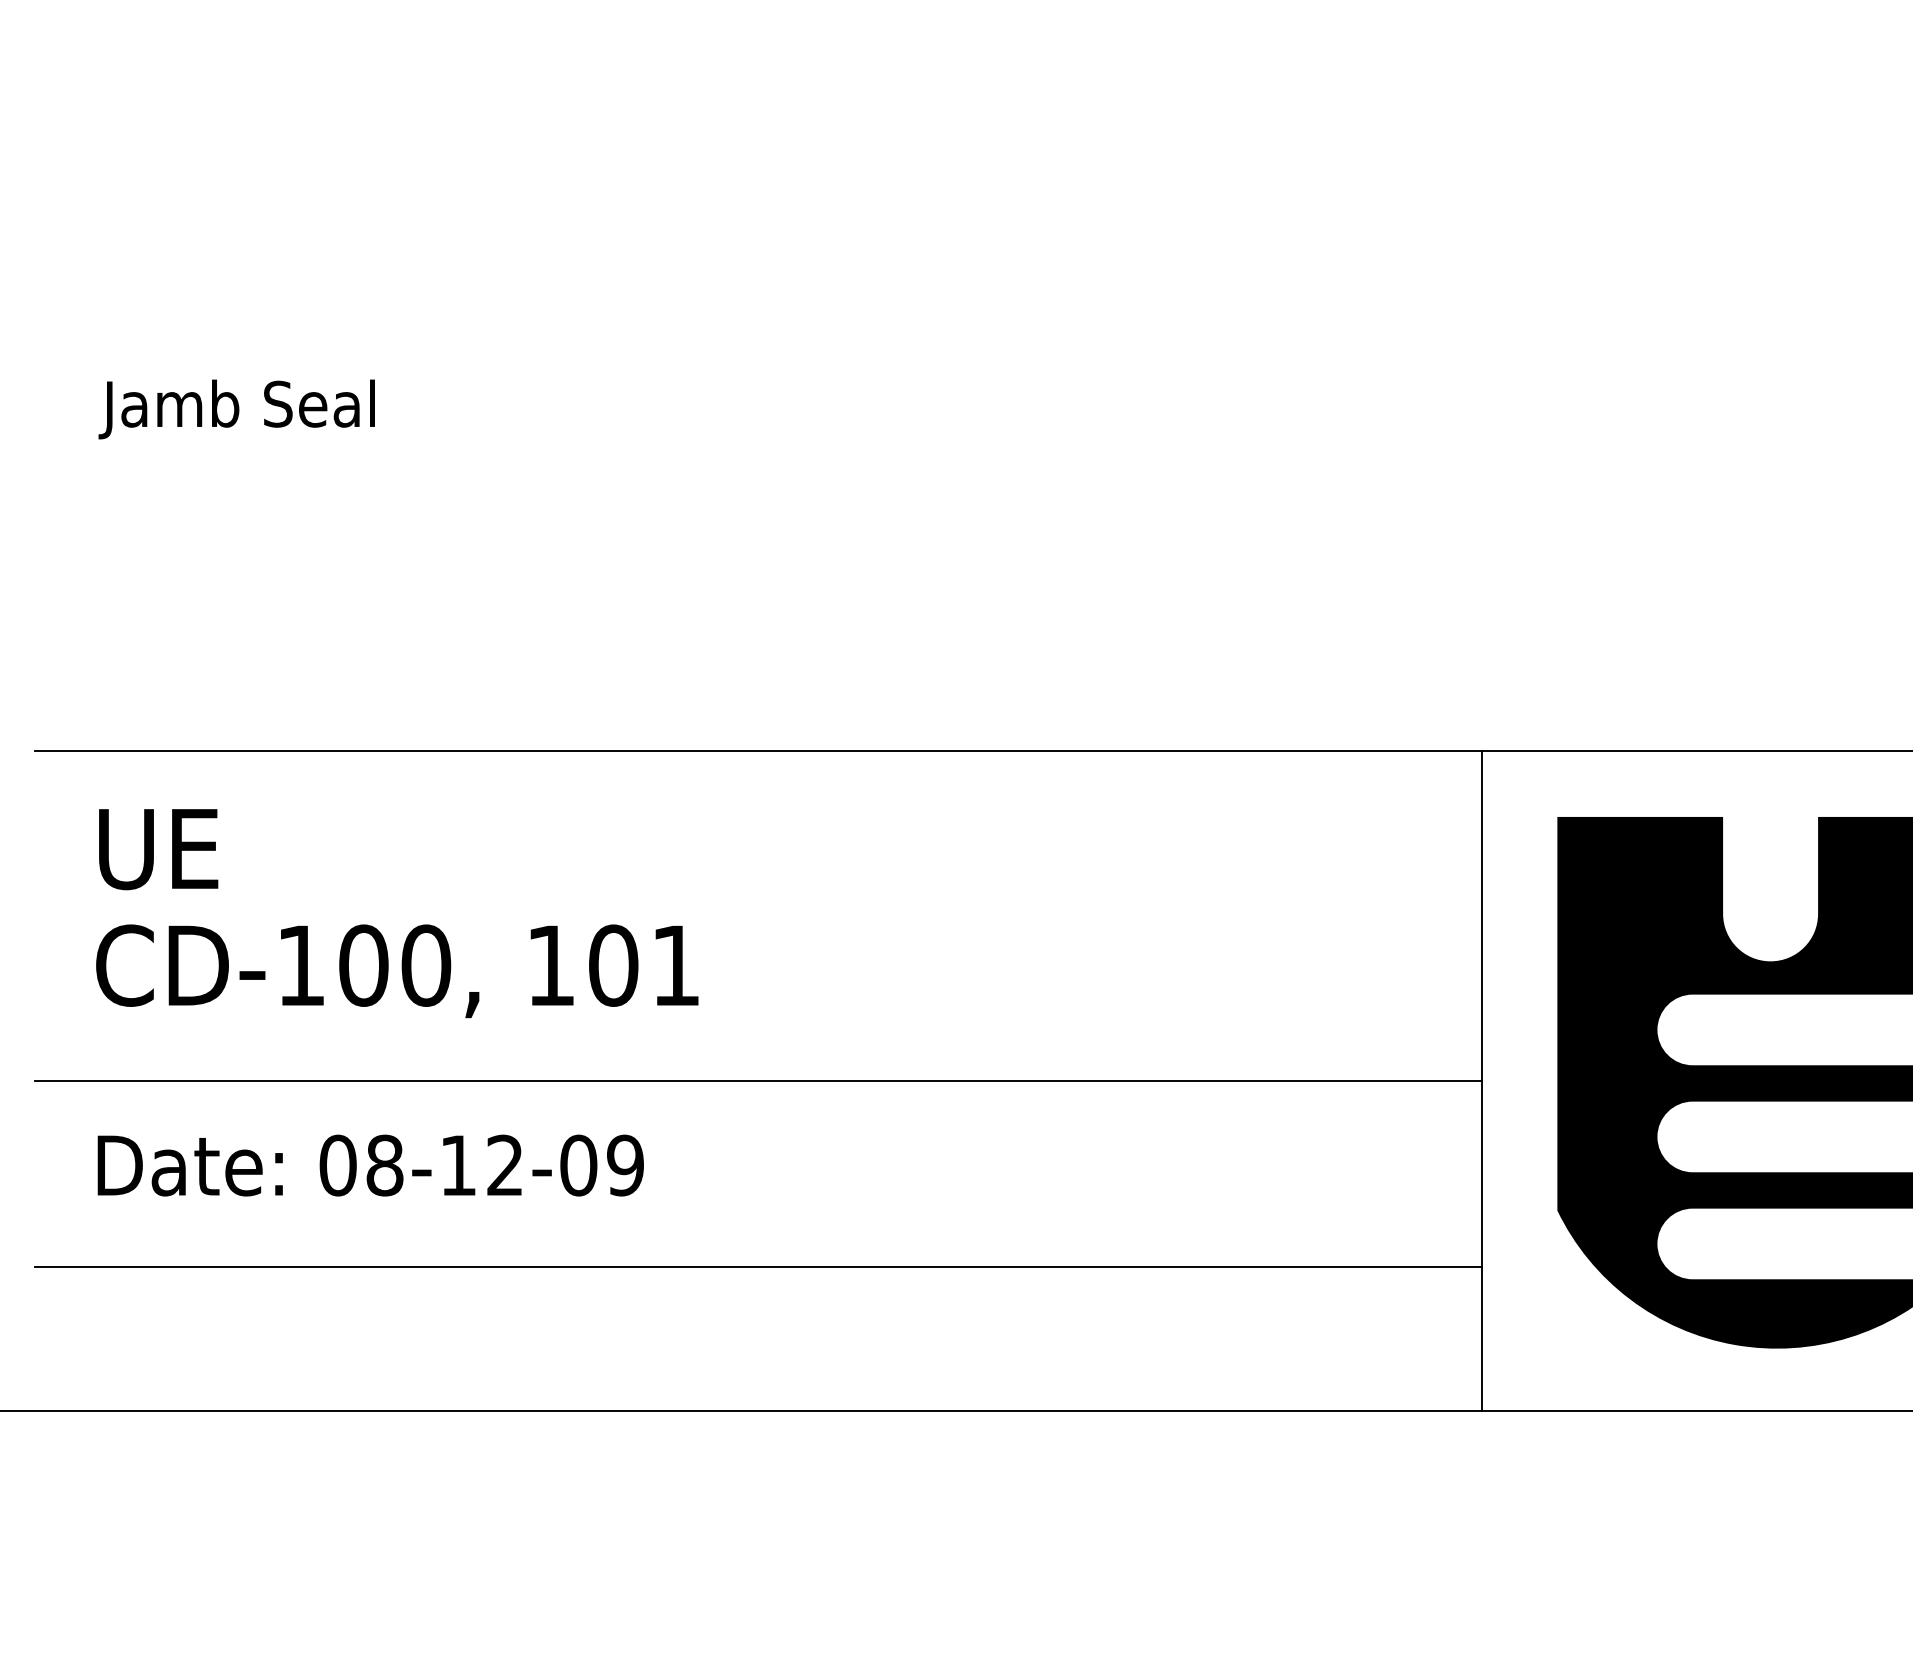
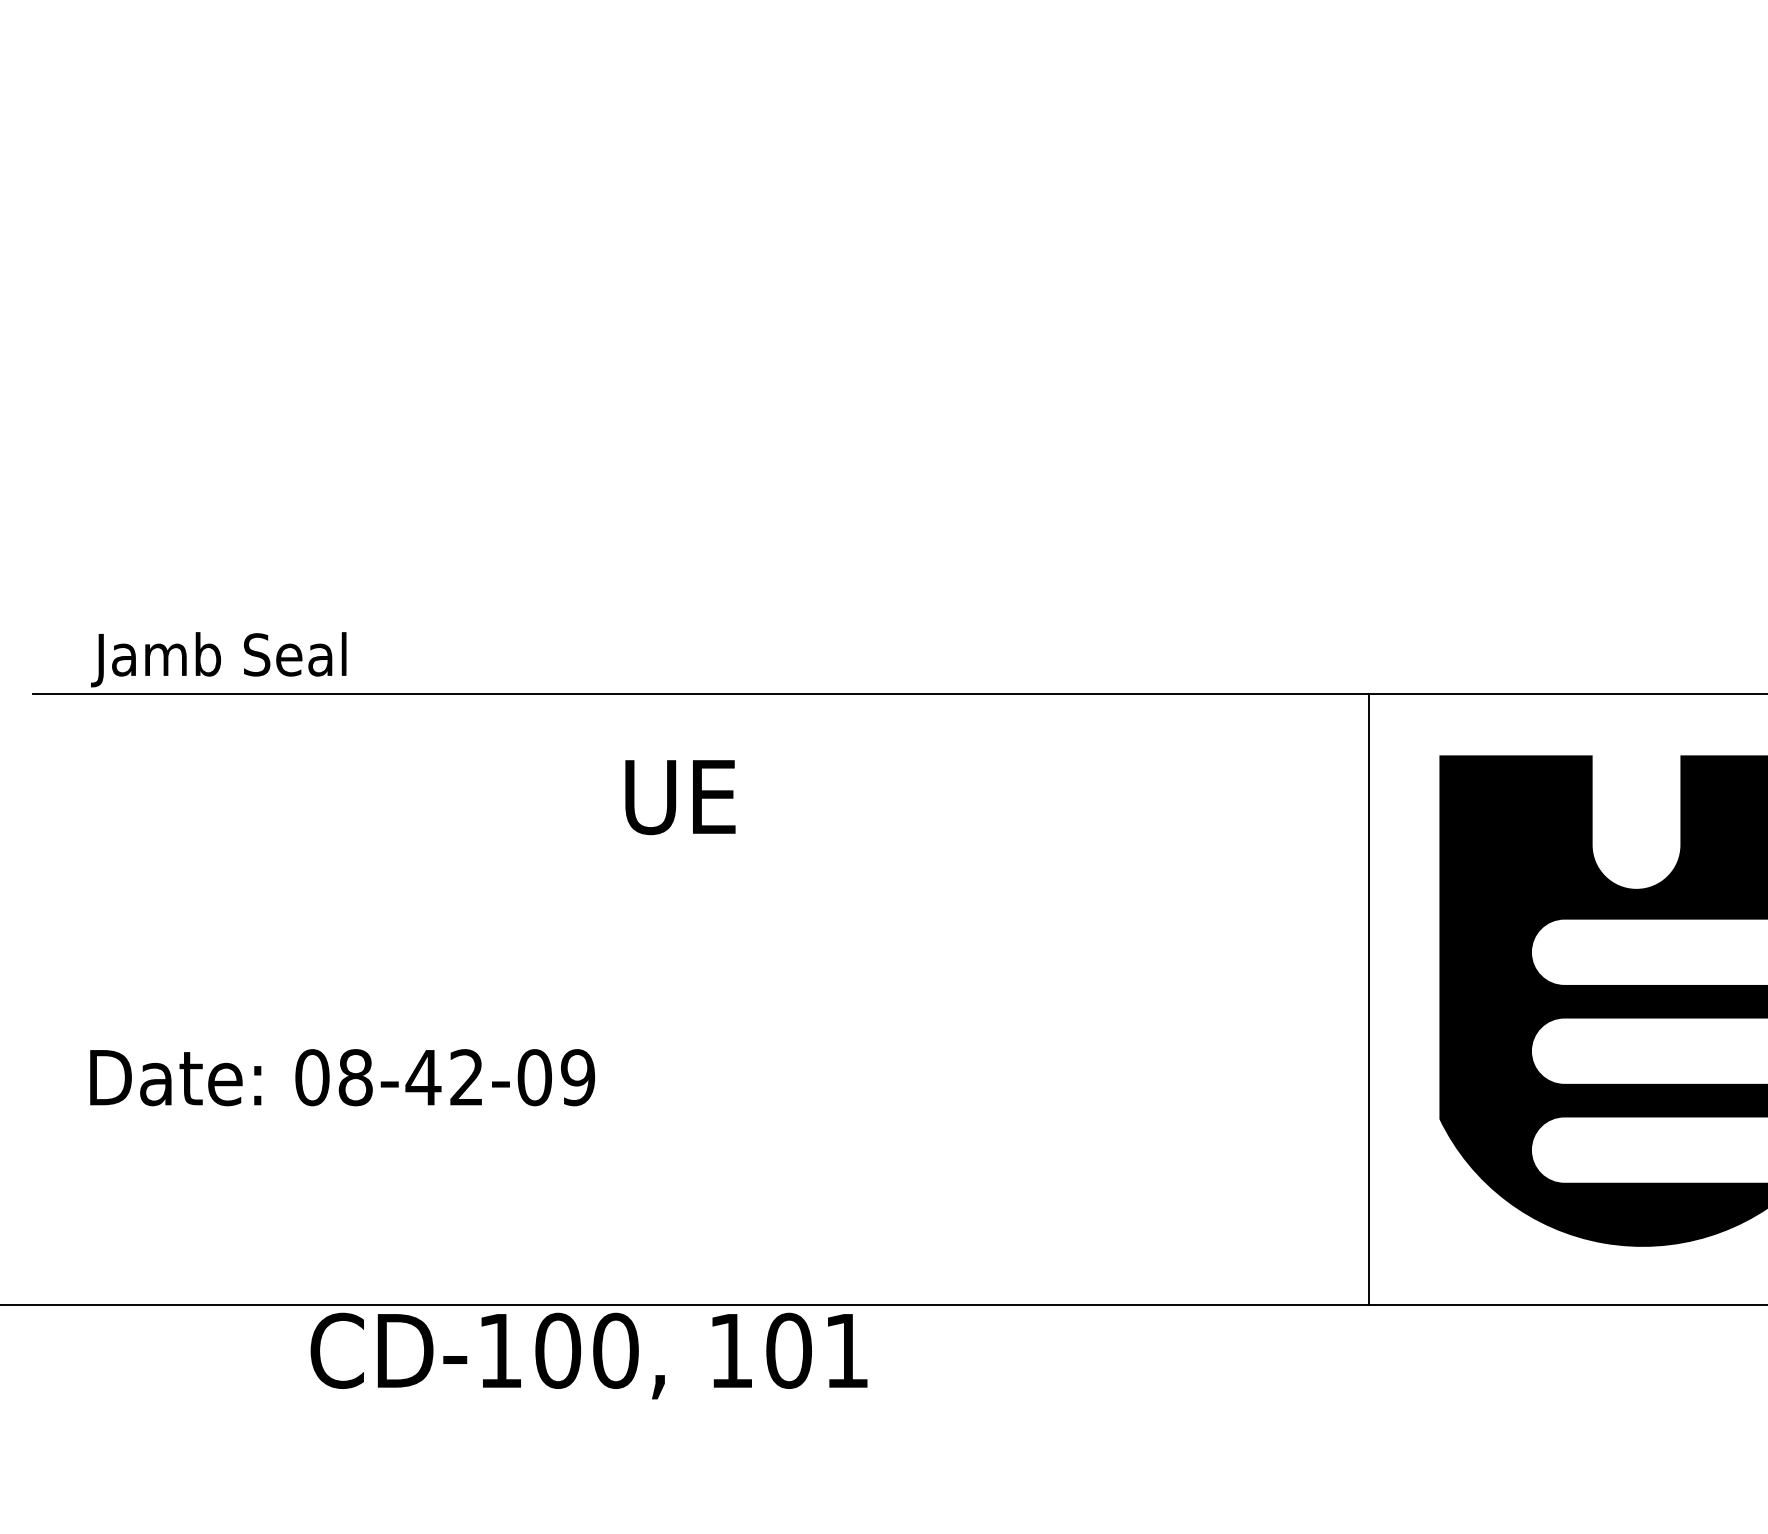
text: (236, 409) -> (218, 659), moved
text: (158, 849) -> (680, 797), moved
text: (396, 970) -> (588, 1355), moved
line: (757, 1081) -> (700, 999), removed
text: (458, 1165) -> (423, 1077), 08-12-09 -> 08-42-09
line: (757, 1267) -> (700, 1171), removed

